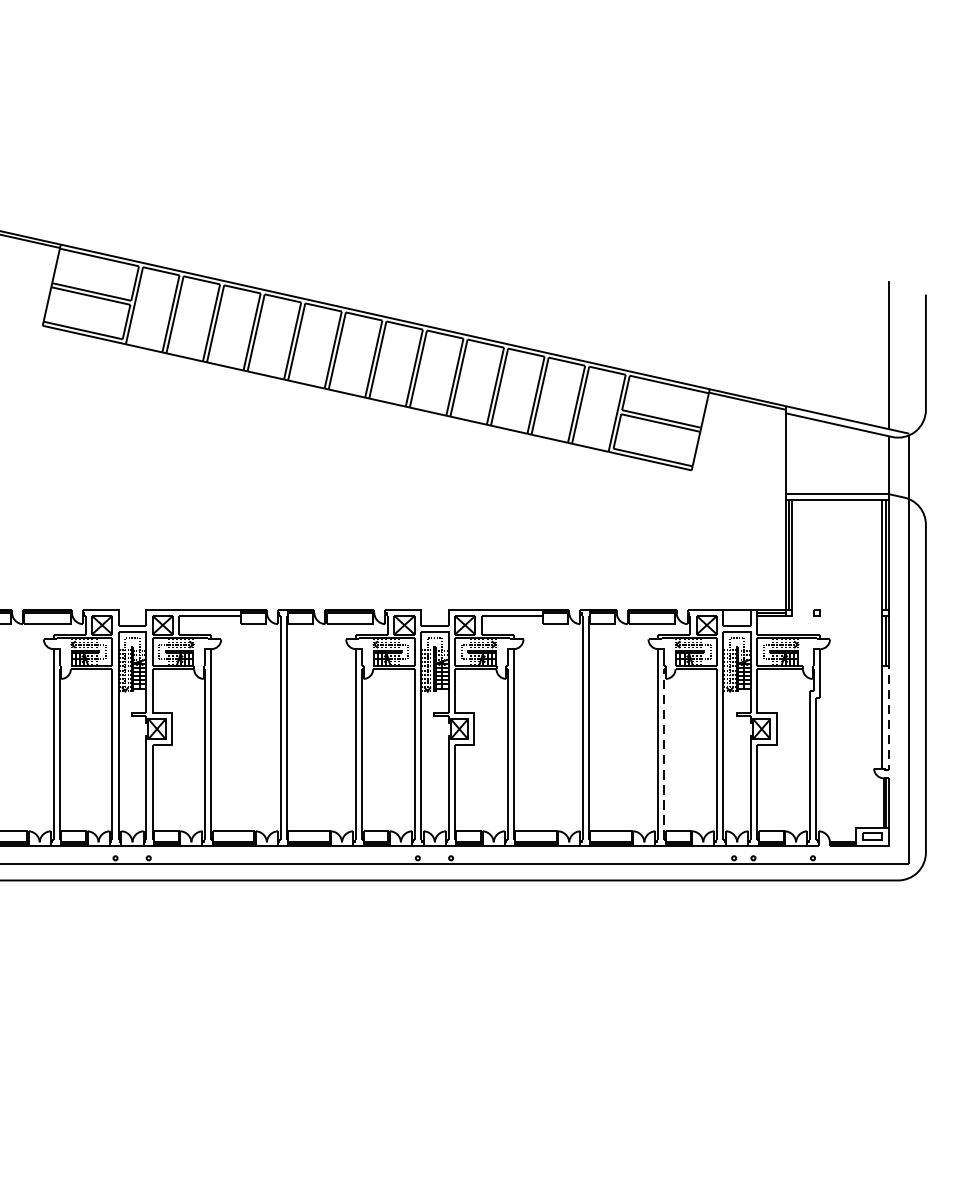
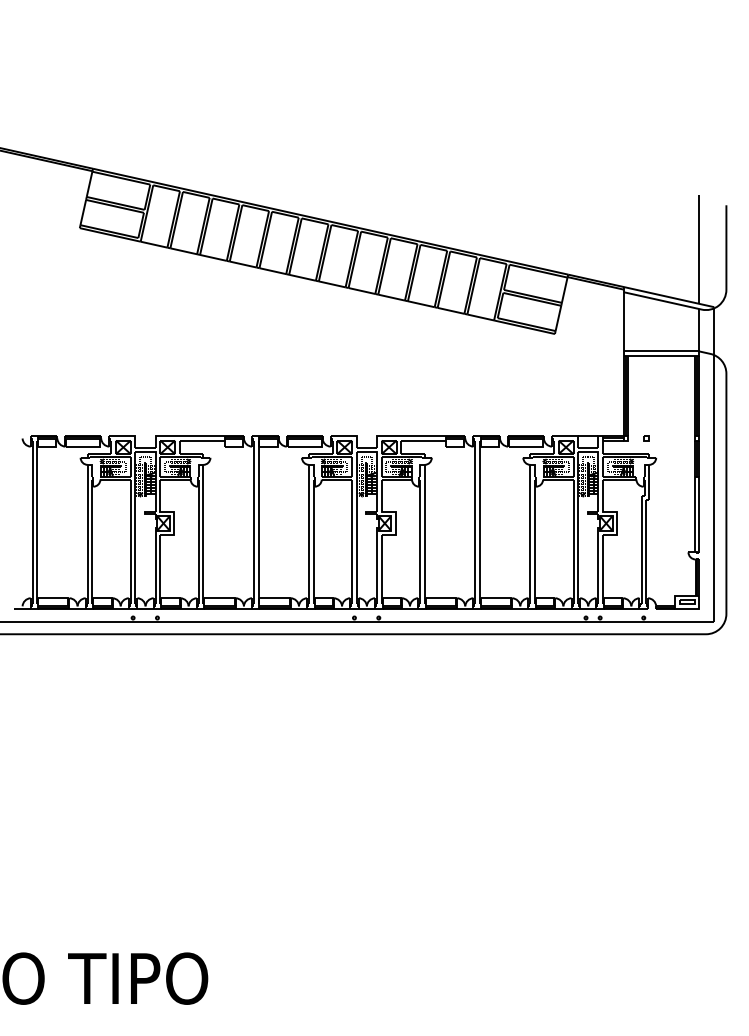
line: (889, 714) -> (699, 512), dashed -> solid
line: (665, 753) -> (535, 541), dashed -> solid

